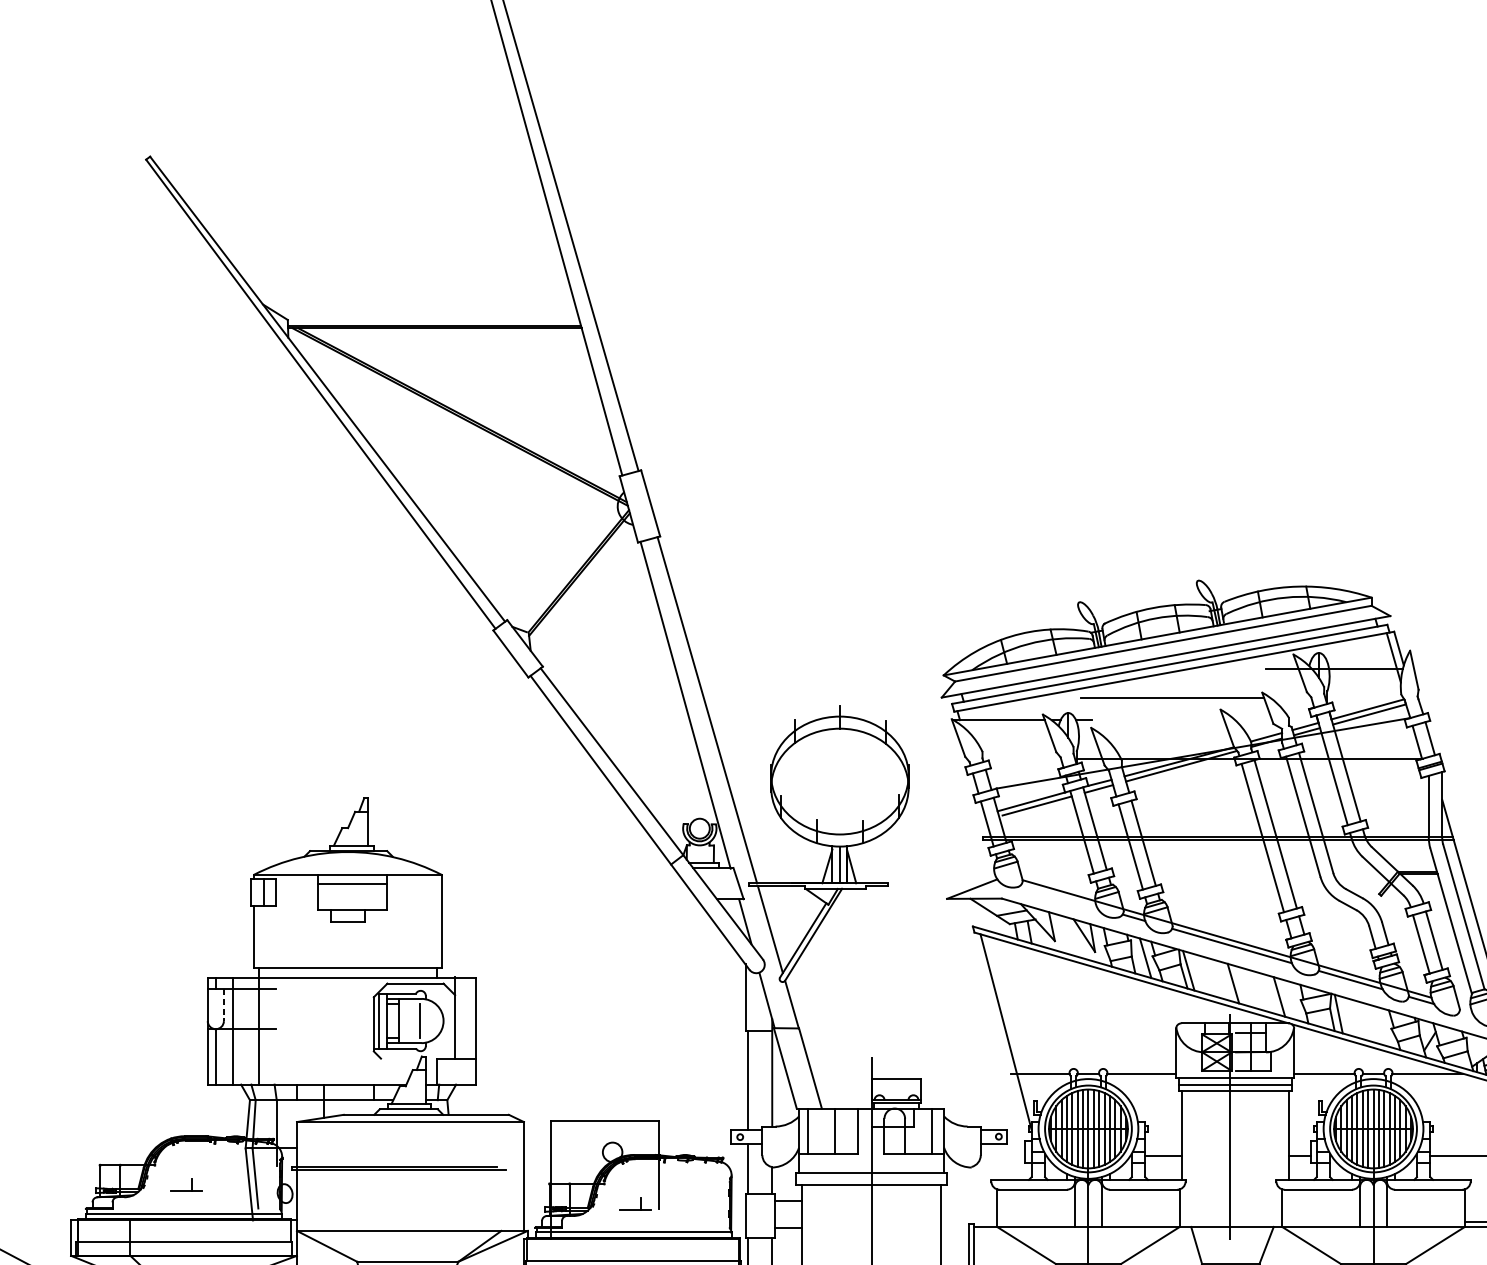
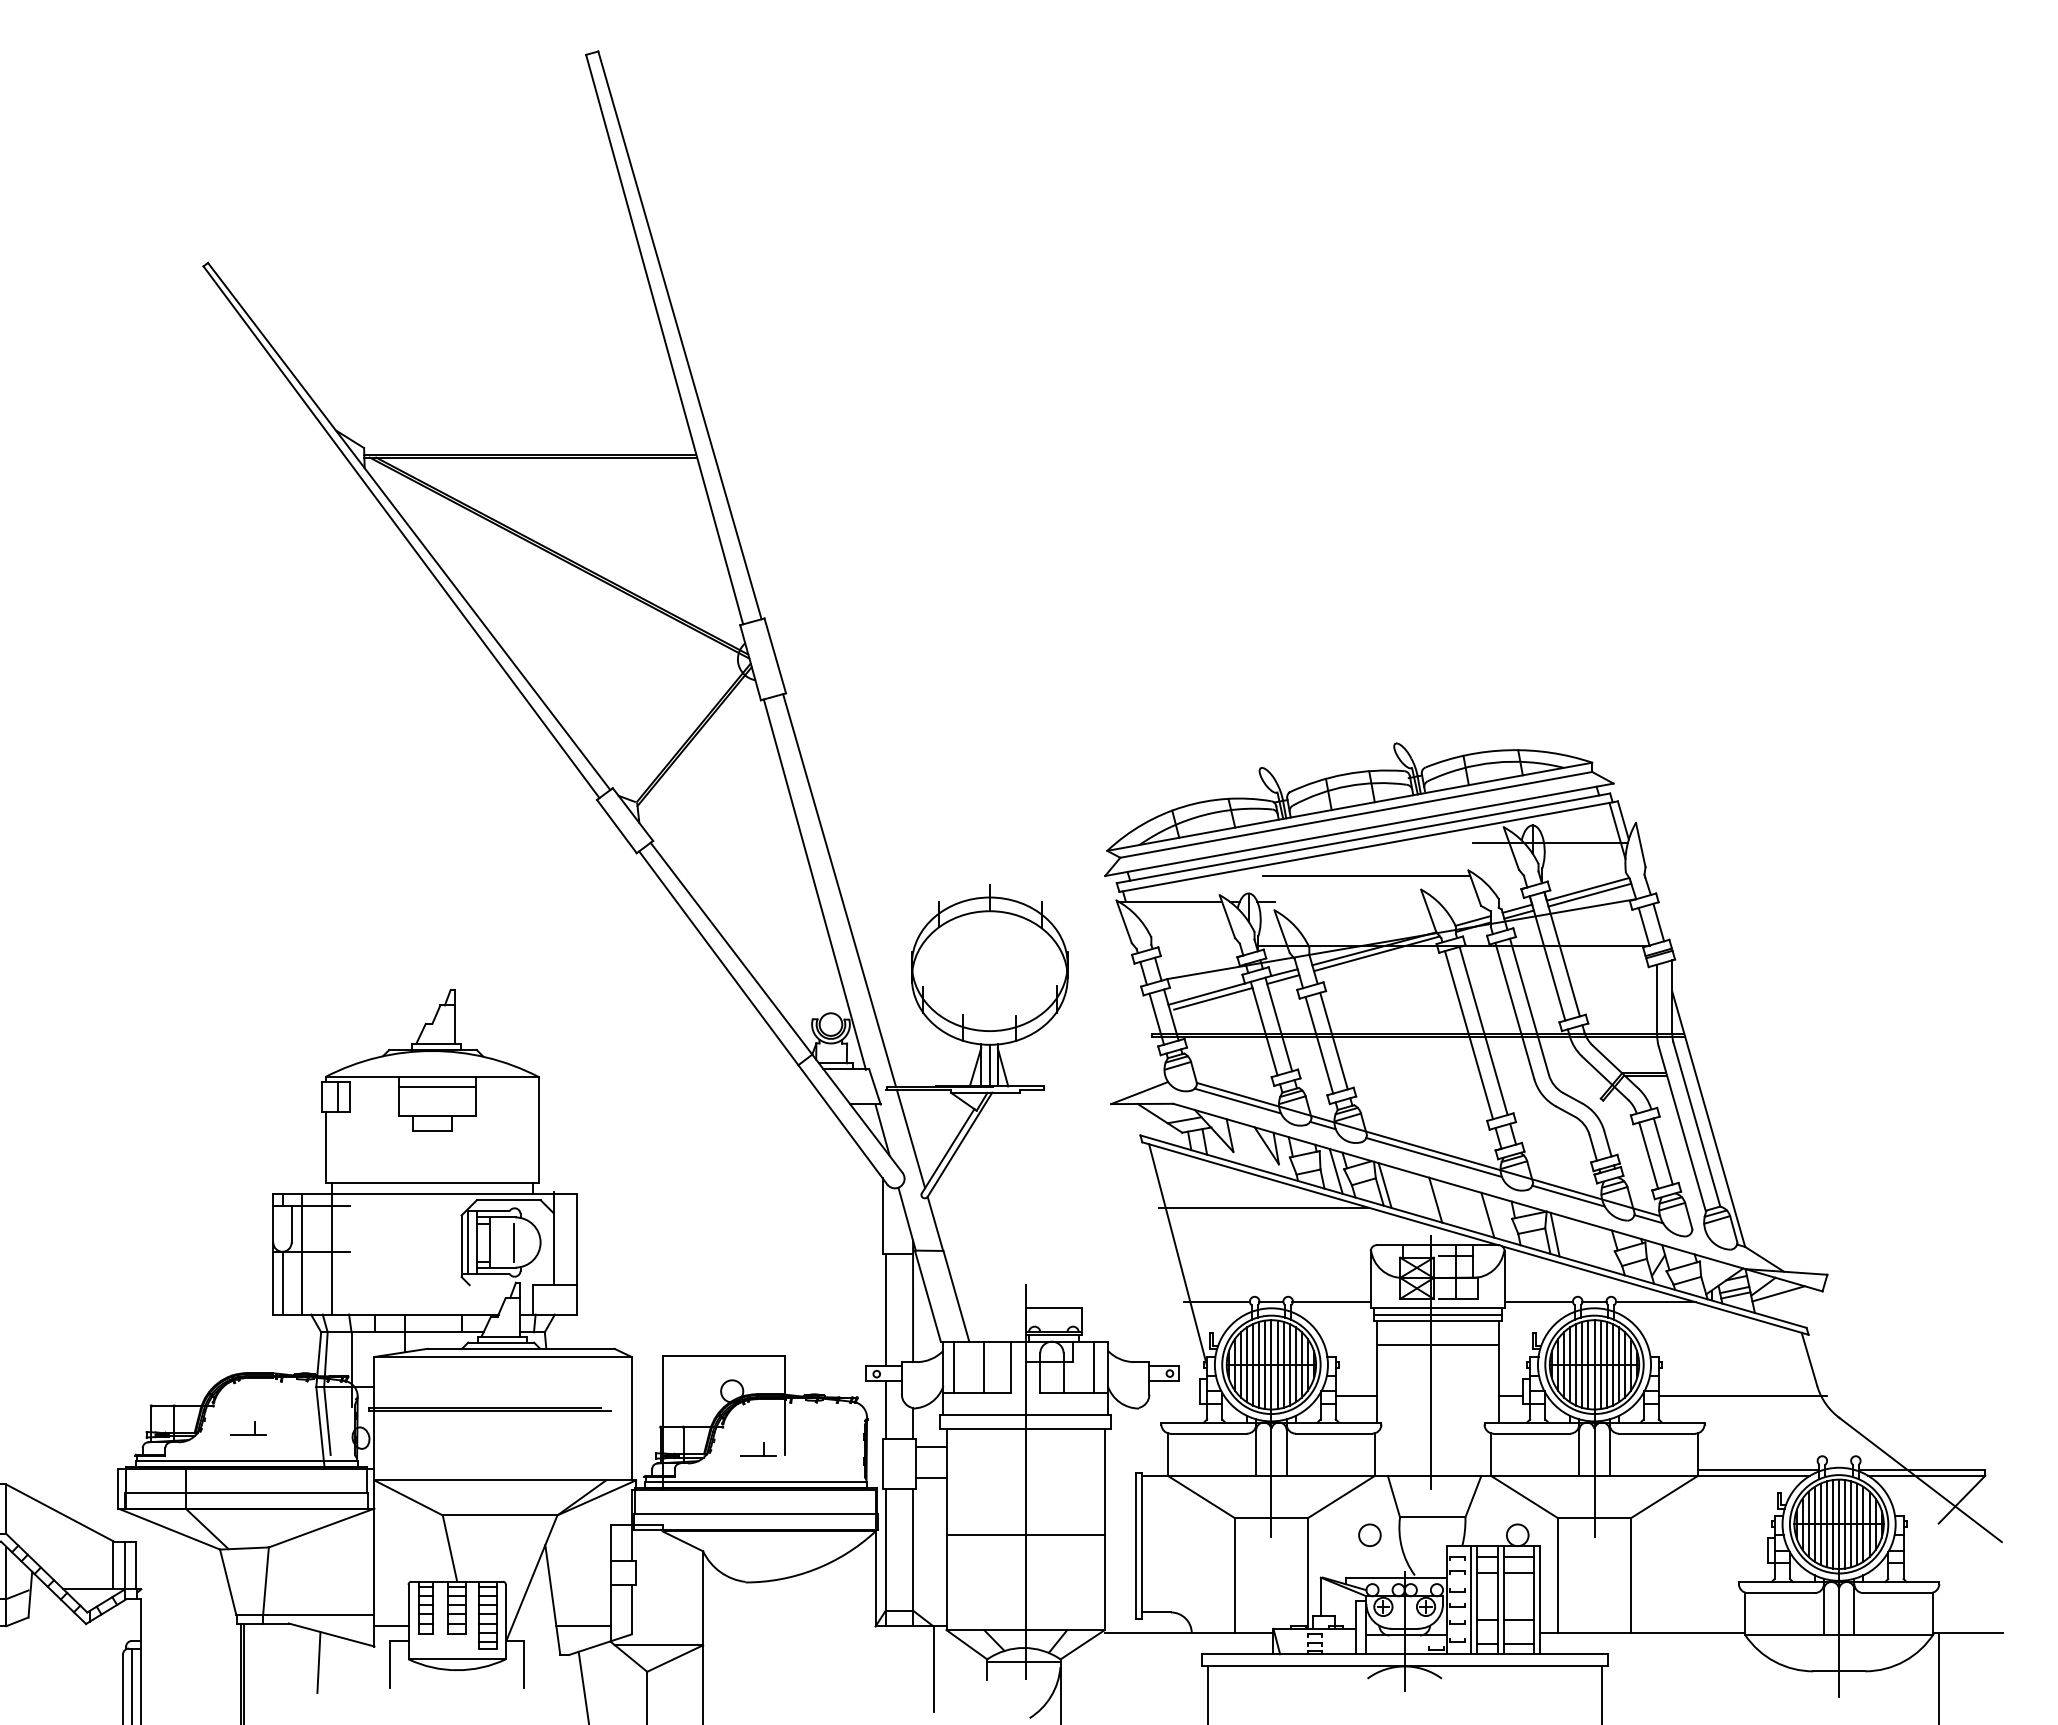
line: (1058, 895) -> (1237, 1100), added
line: (1082, 990) -> (1264, 1207), added
line: (223, 1006) -> (291, 1225), dashed -> solid
line: (1235, 1111) -> (1437, 1345), added

